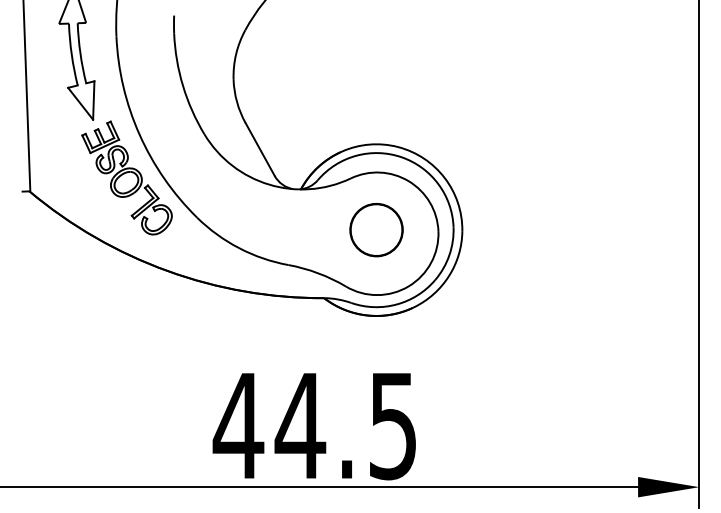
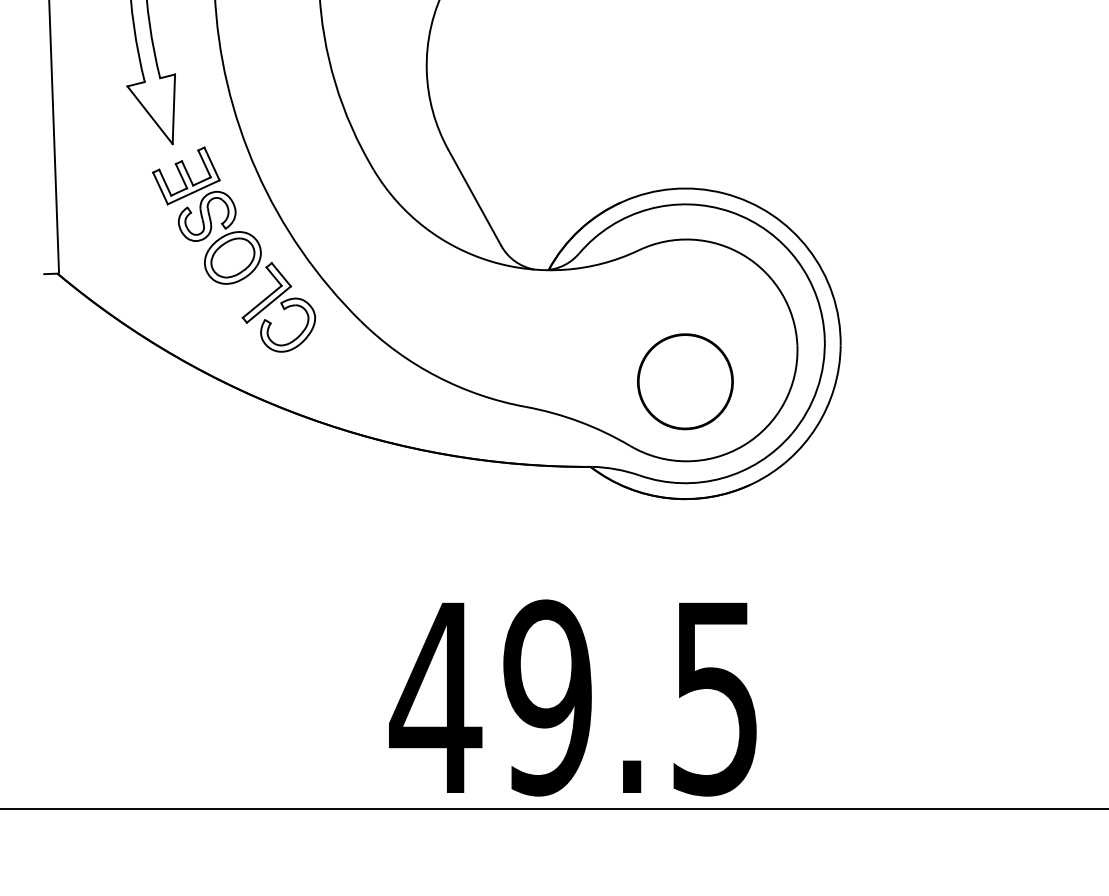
part: (376, 230) -> (685, 382), moved
text: (300, 425) -> (547, 697), 44.5 -> 49.5

